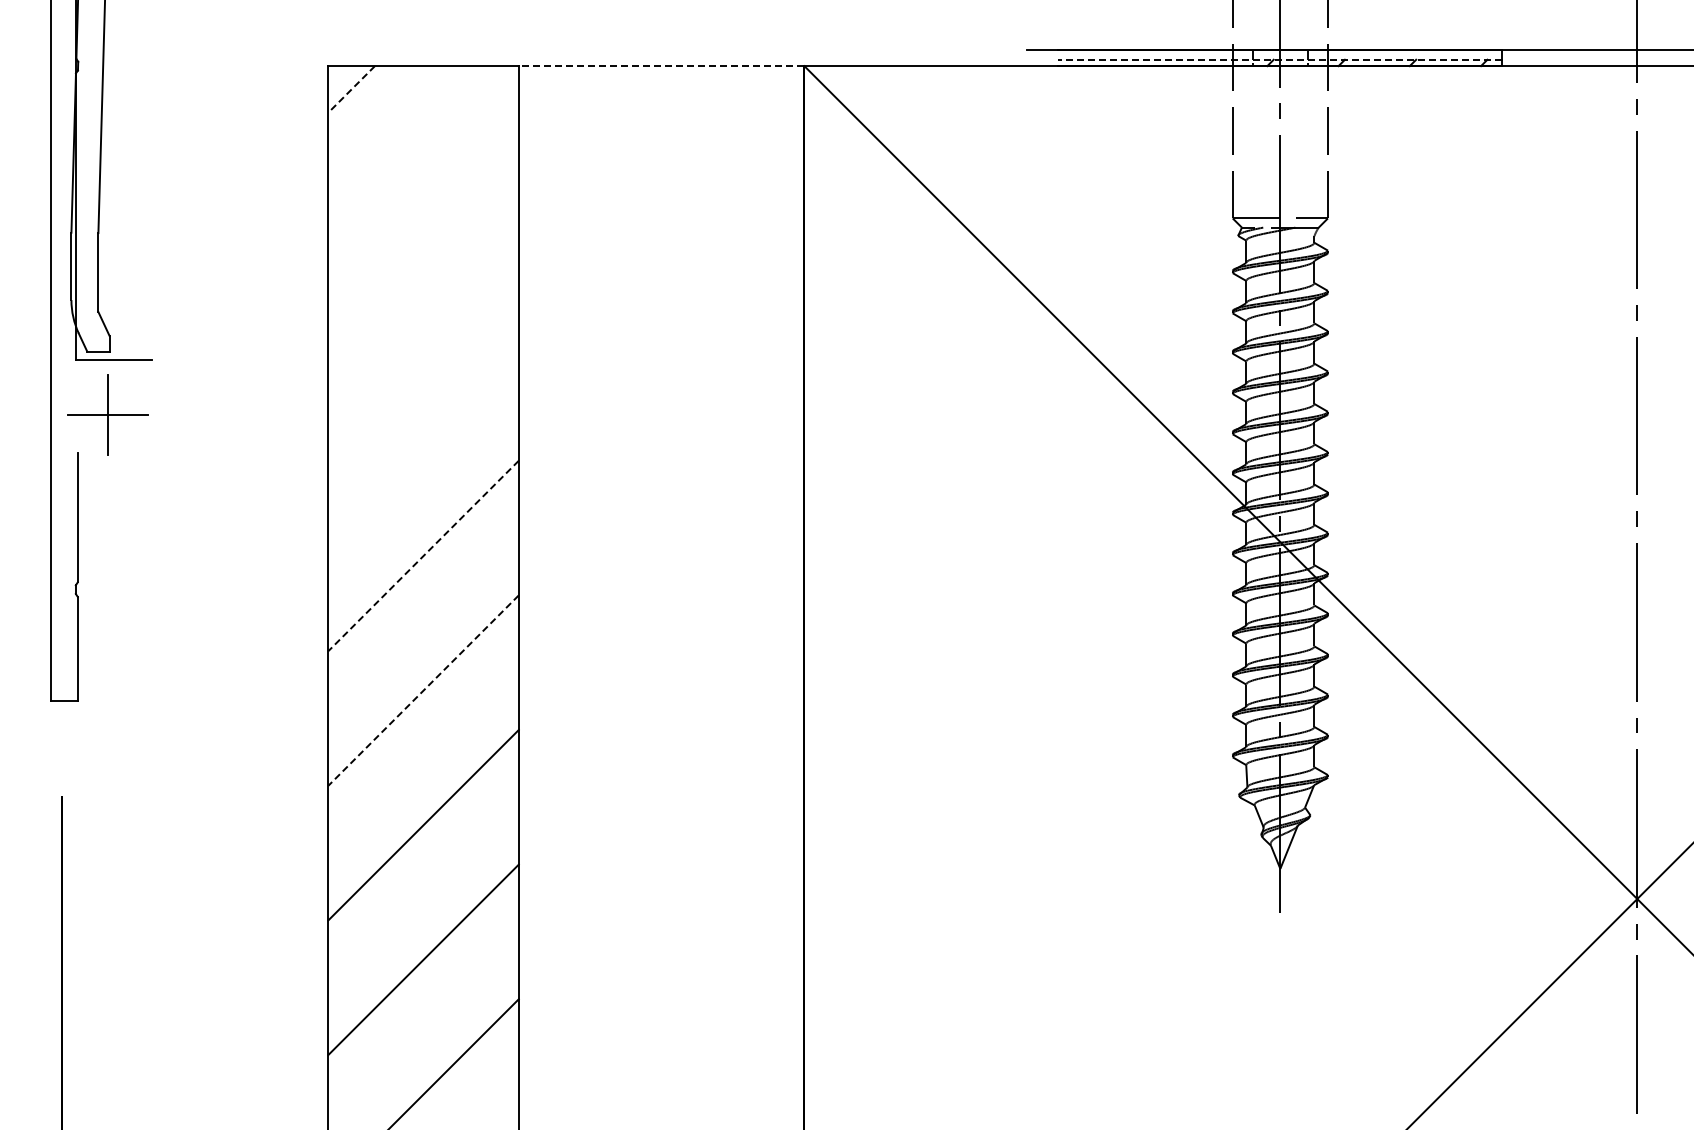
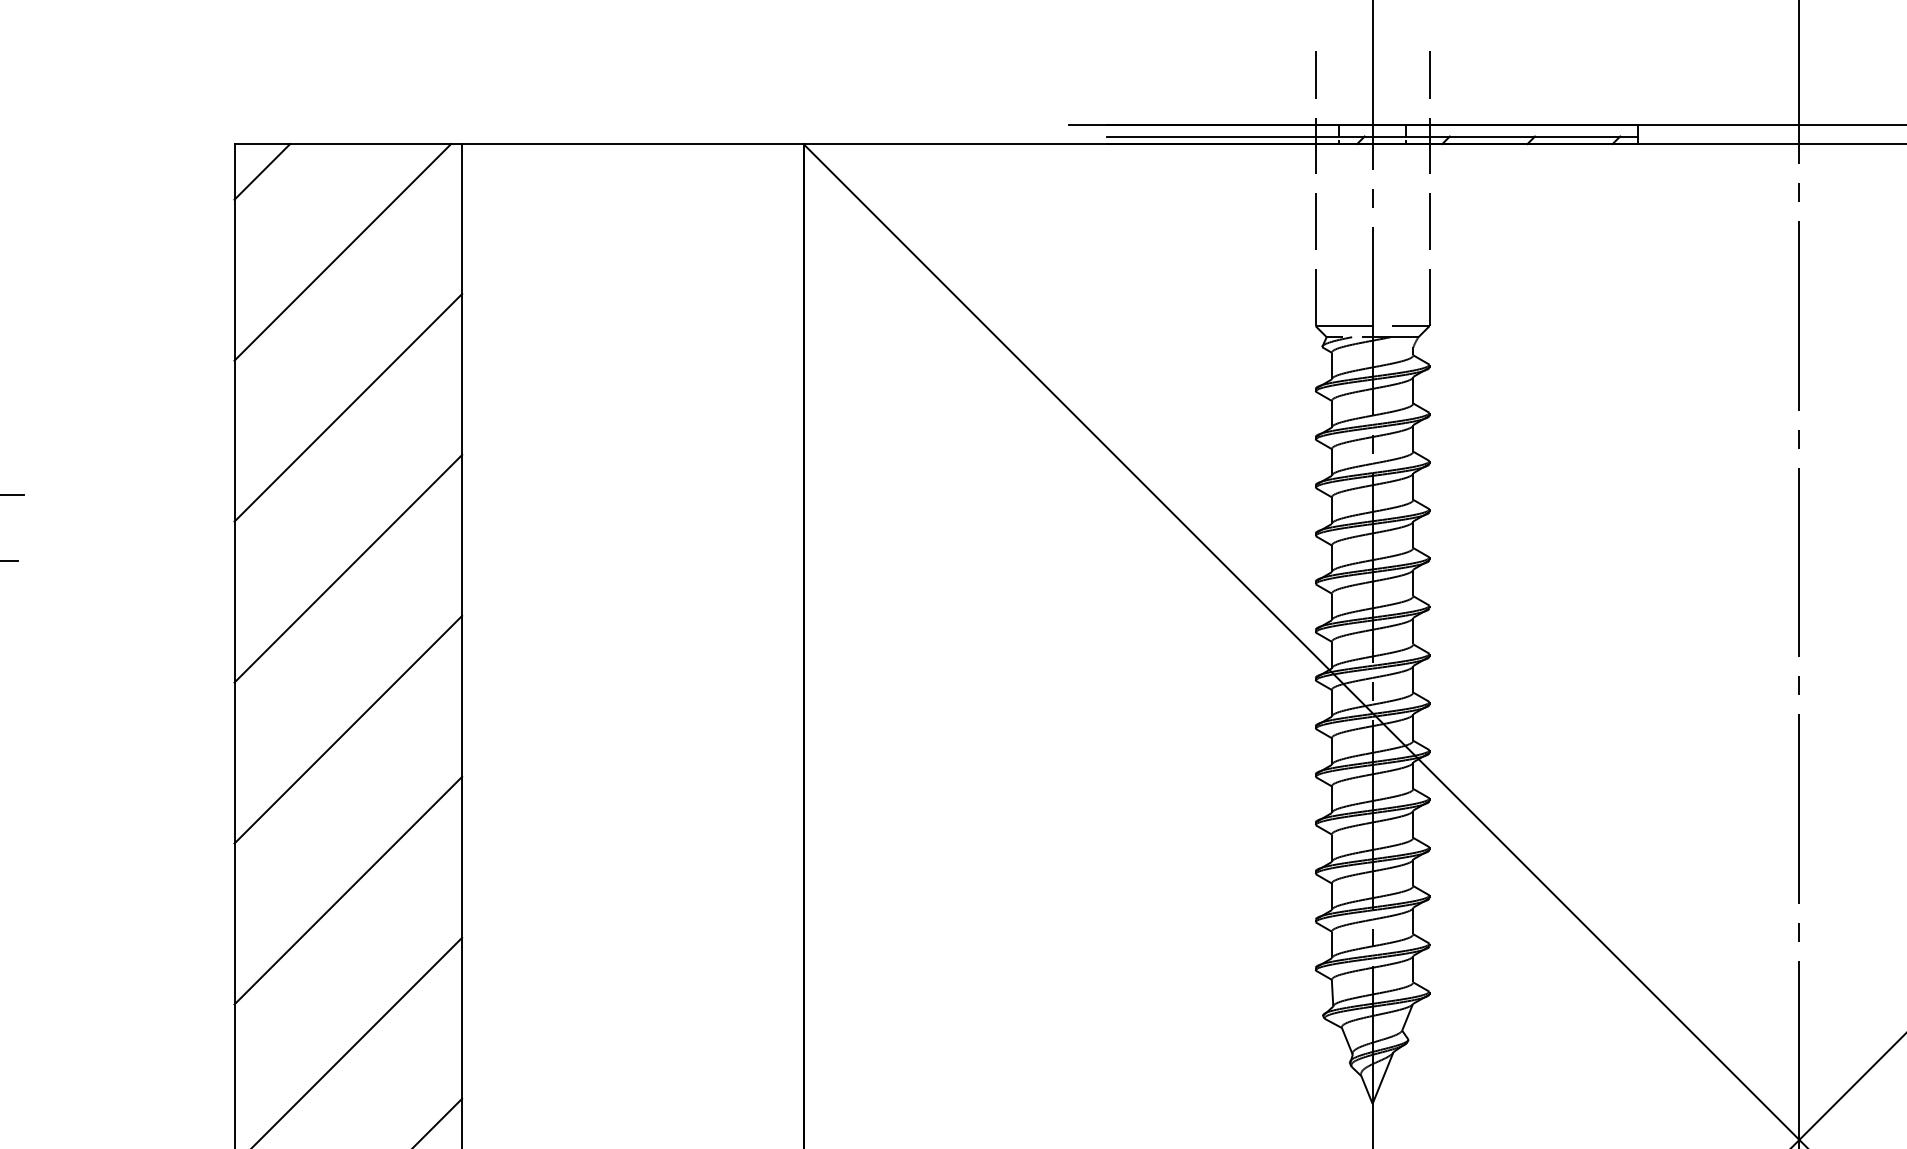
line: (1279, 59) -> (1371, 136), dashed -> solid
line: (661, 66) -> (632, 144), dashed -> solid
line: (351, 89) -> (262, 172), dashed -> solid
line: (418, 156) -> (342, 252), added
line: (423, 286) -> (348, 407), added
line: (423, 421) -> (348, 569), added
line: (423, 555) -> (348, 729), dashed -> solid
line: (423, 690) -> (348, 890), dashed -> solid

